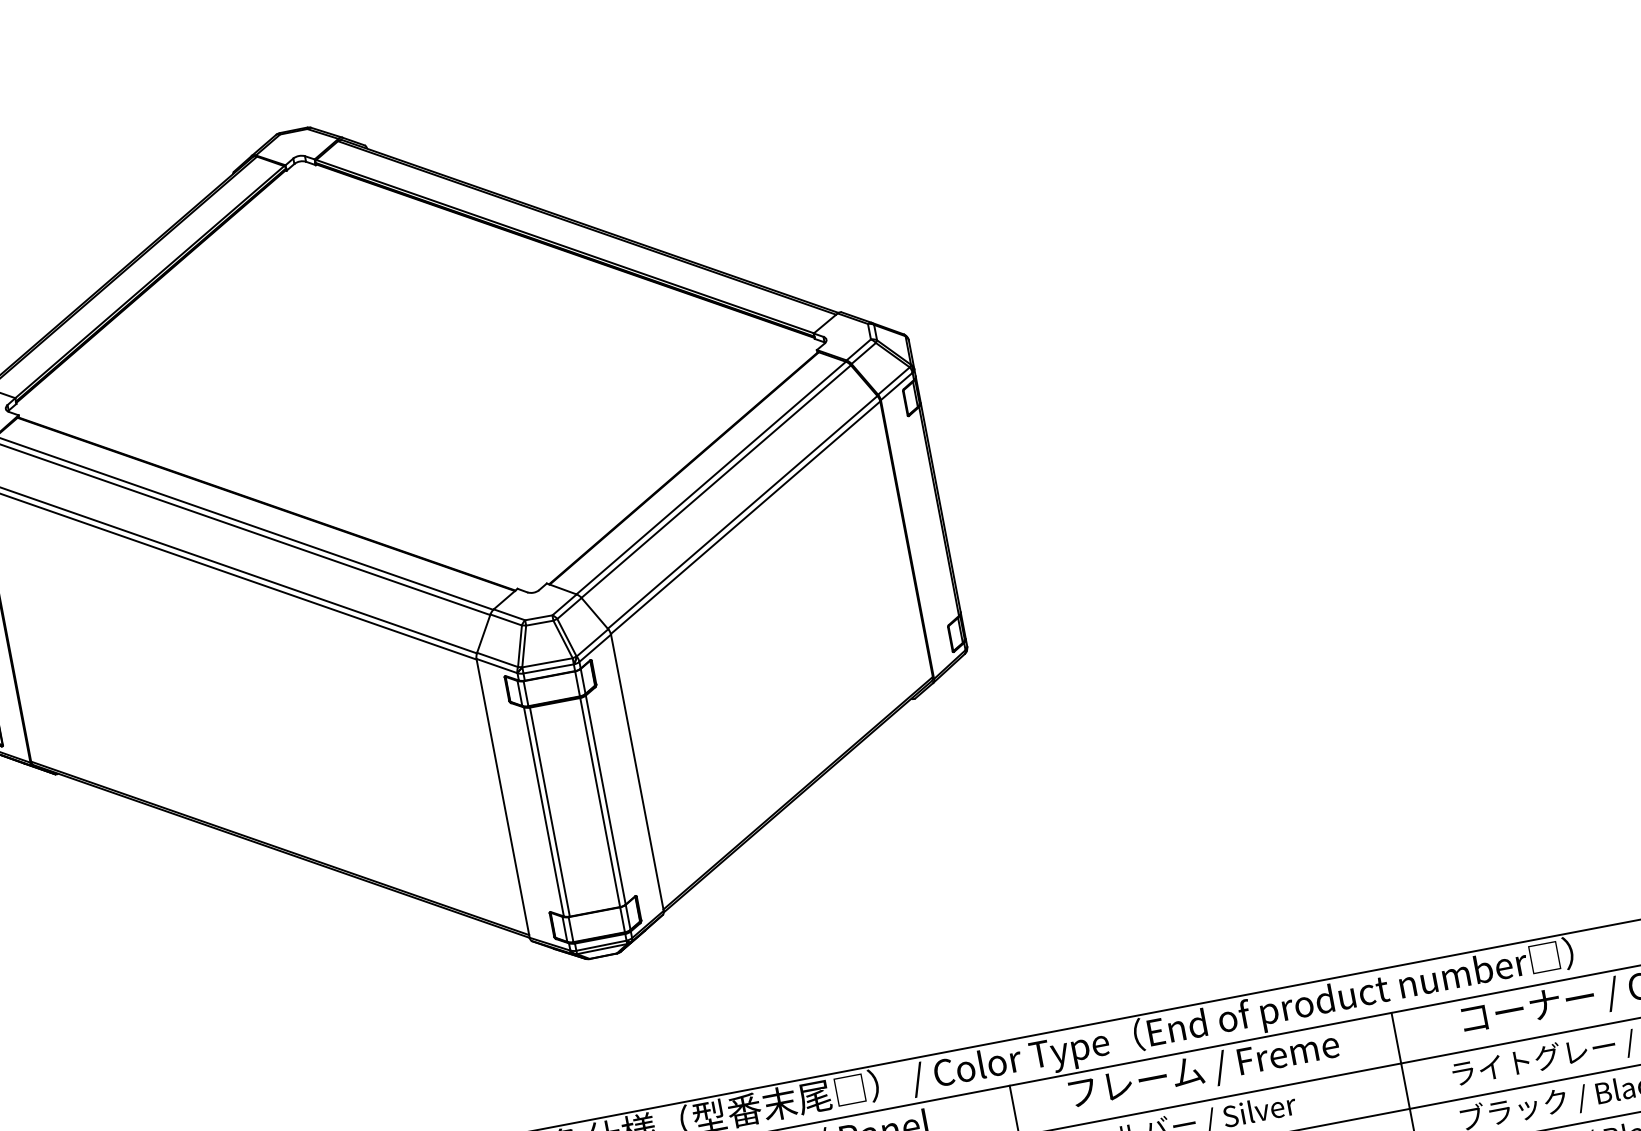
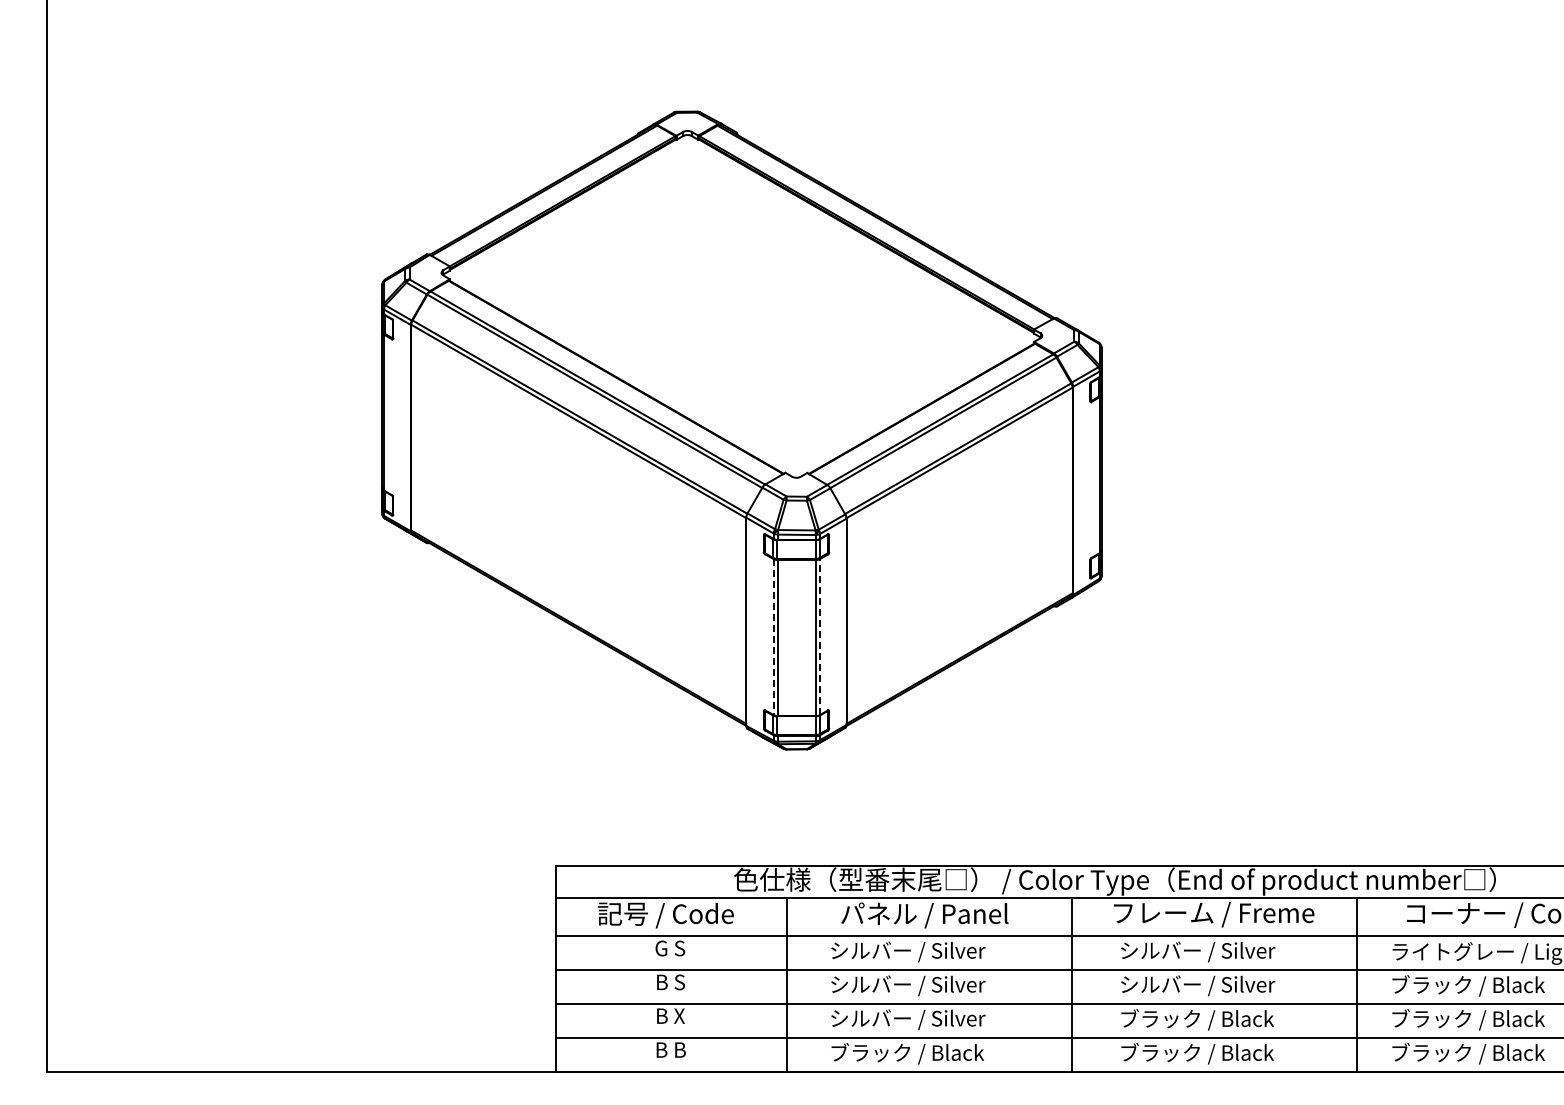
line: (606, 799) -> (820, 636), solid -> dashed
line: (543, 812) -> (773, 637), solid -> dashed

